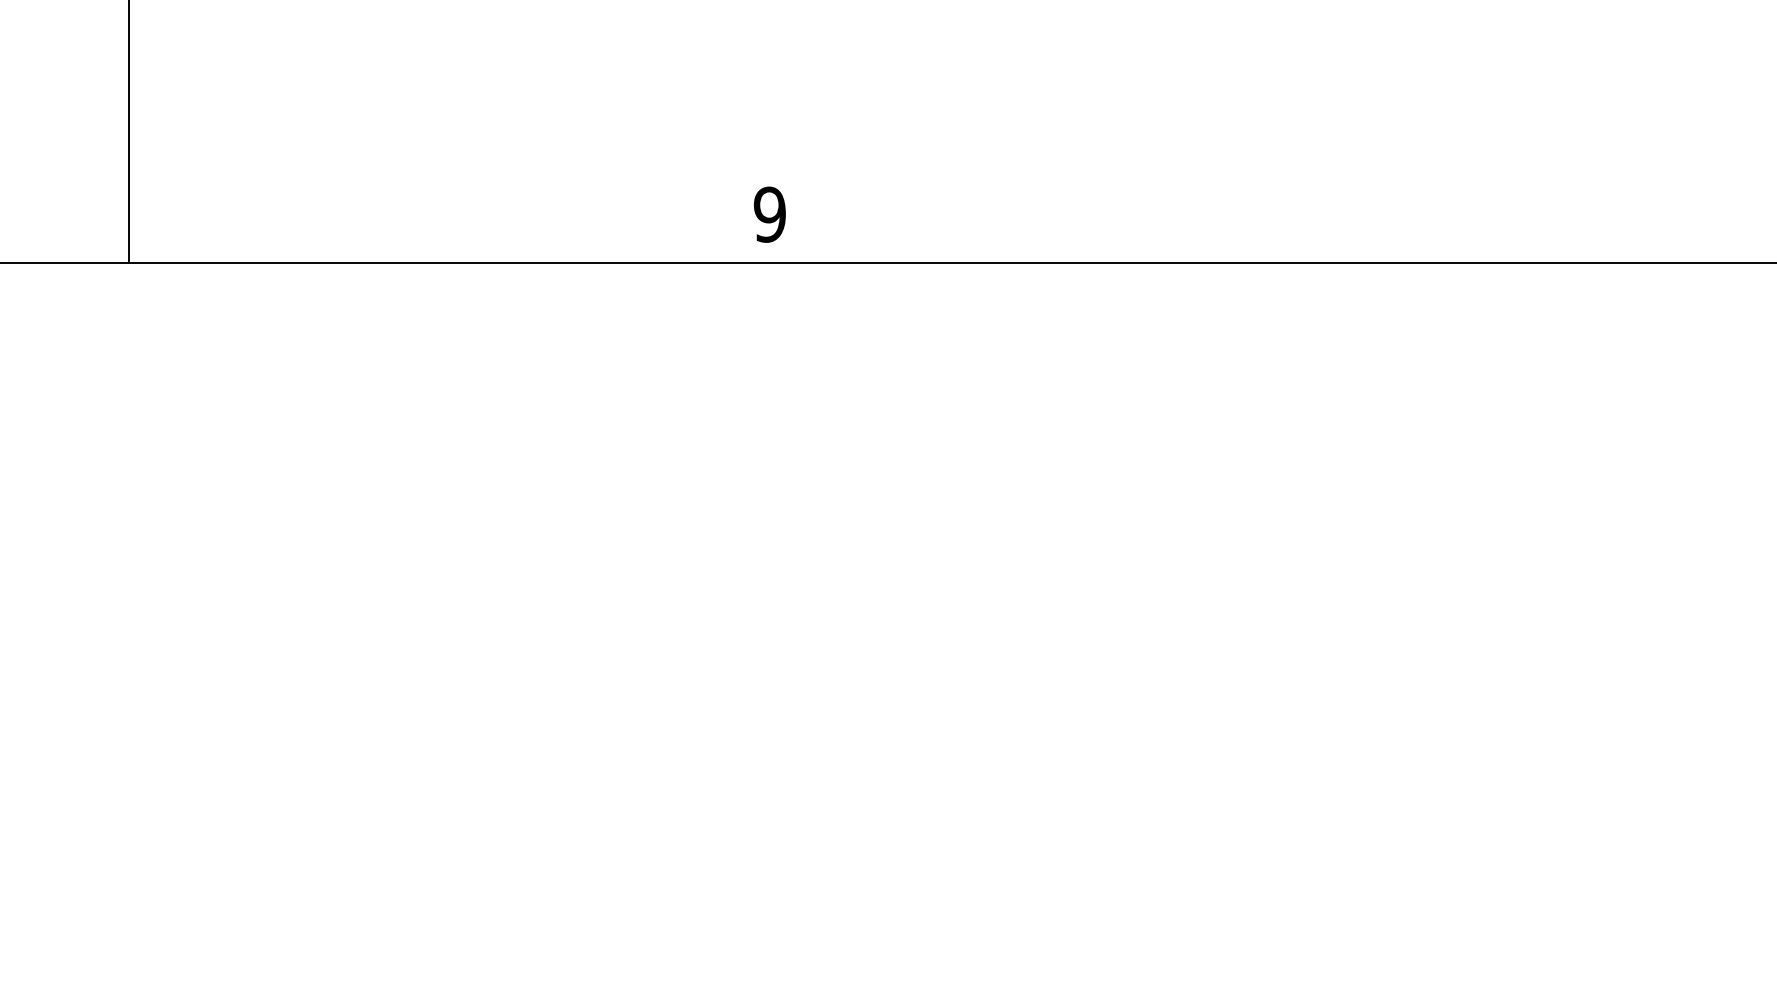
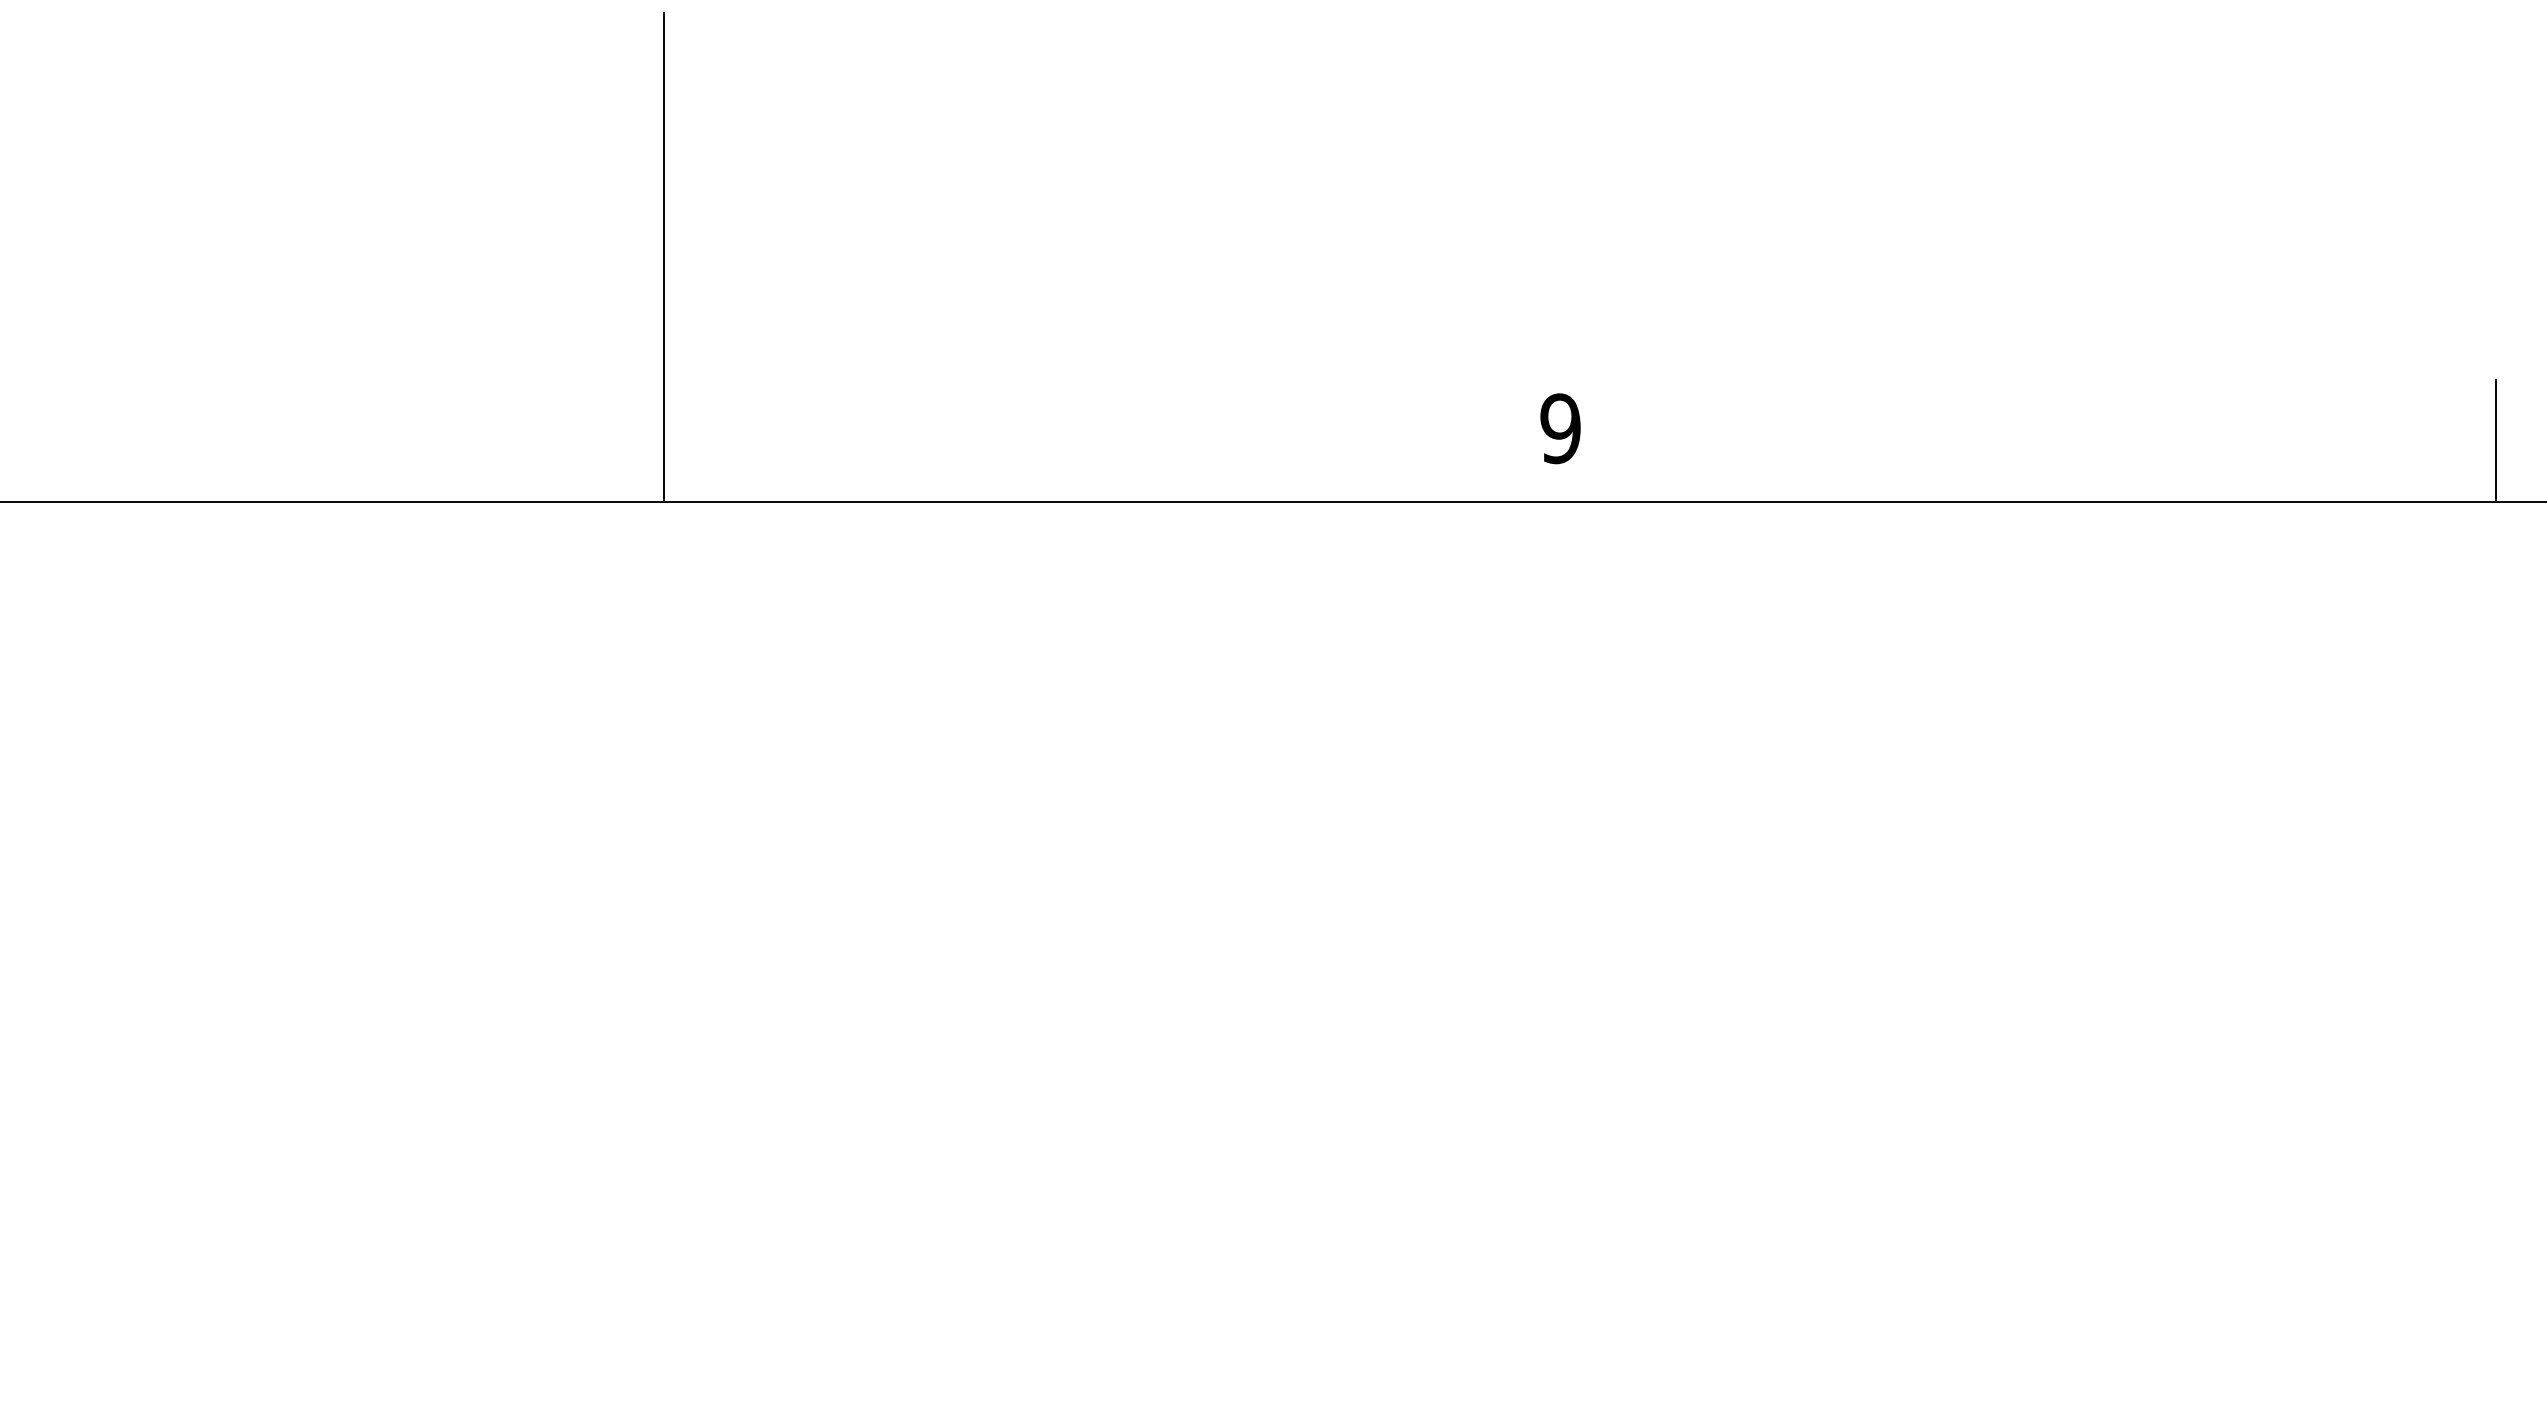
text: (769, 214) -> (1560, 428), moved
line: (1585, 214) -> (2496, 440), added

